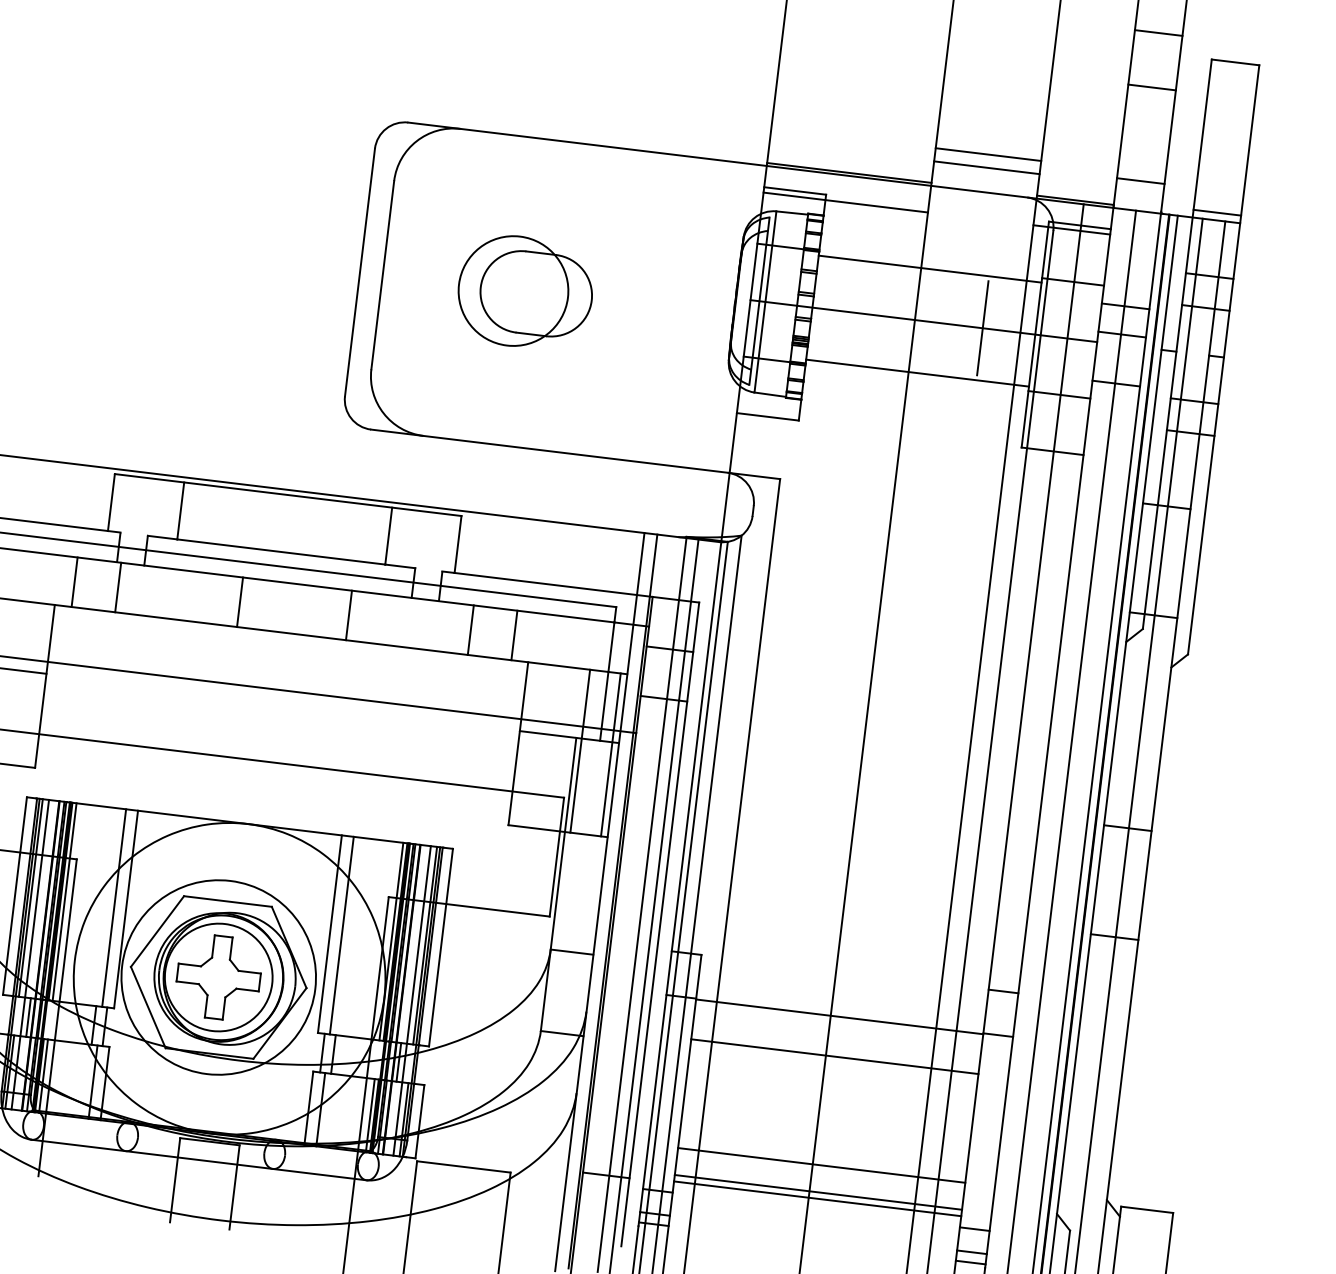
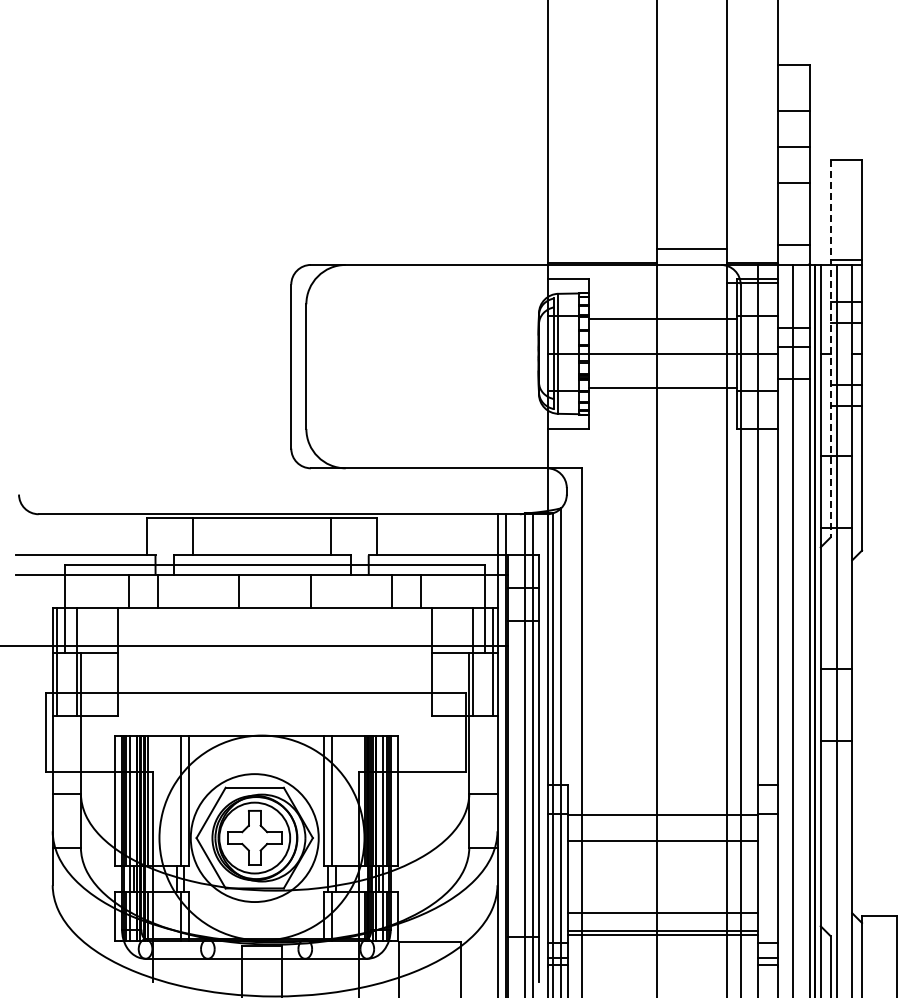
line: (988, 155) -> (692, 240), removed
line: (845, 202) -> (602, 282), removed
part: (524, 292) -> (400, 366), removed
line: (983, 327) -> (702, 353), removed
line: (1177, 343) -> (830, 348), solid -> dashed

